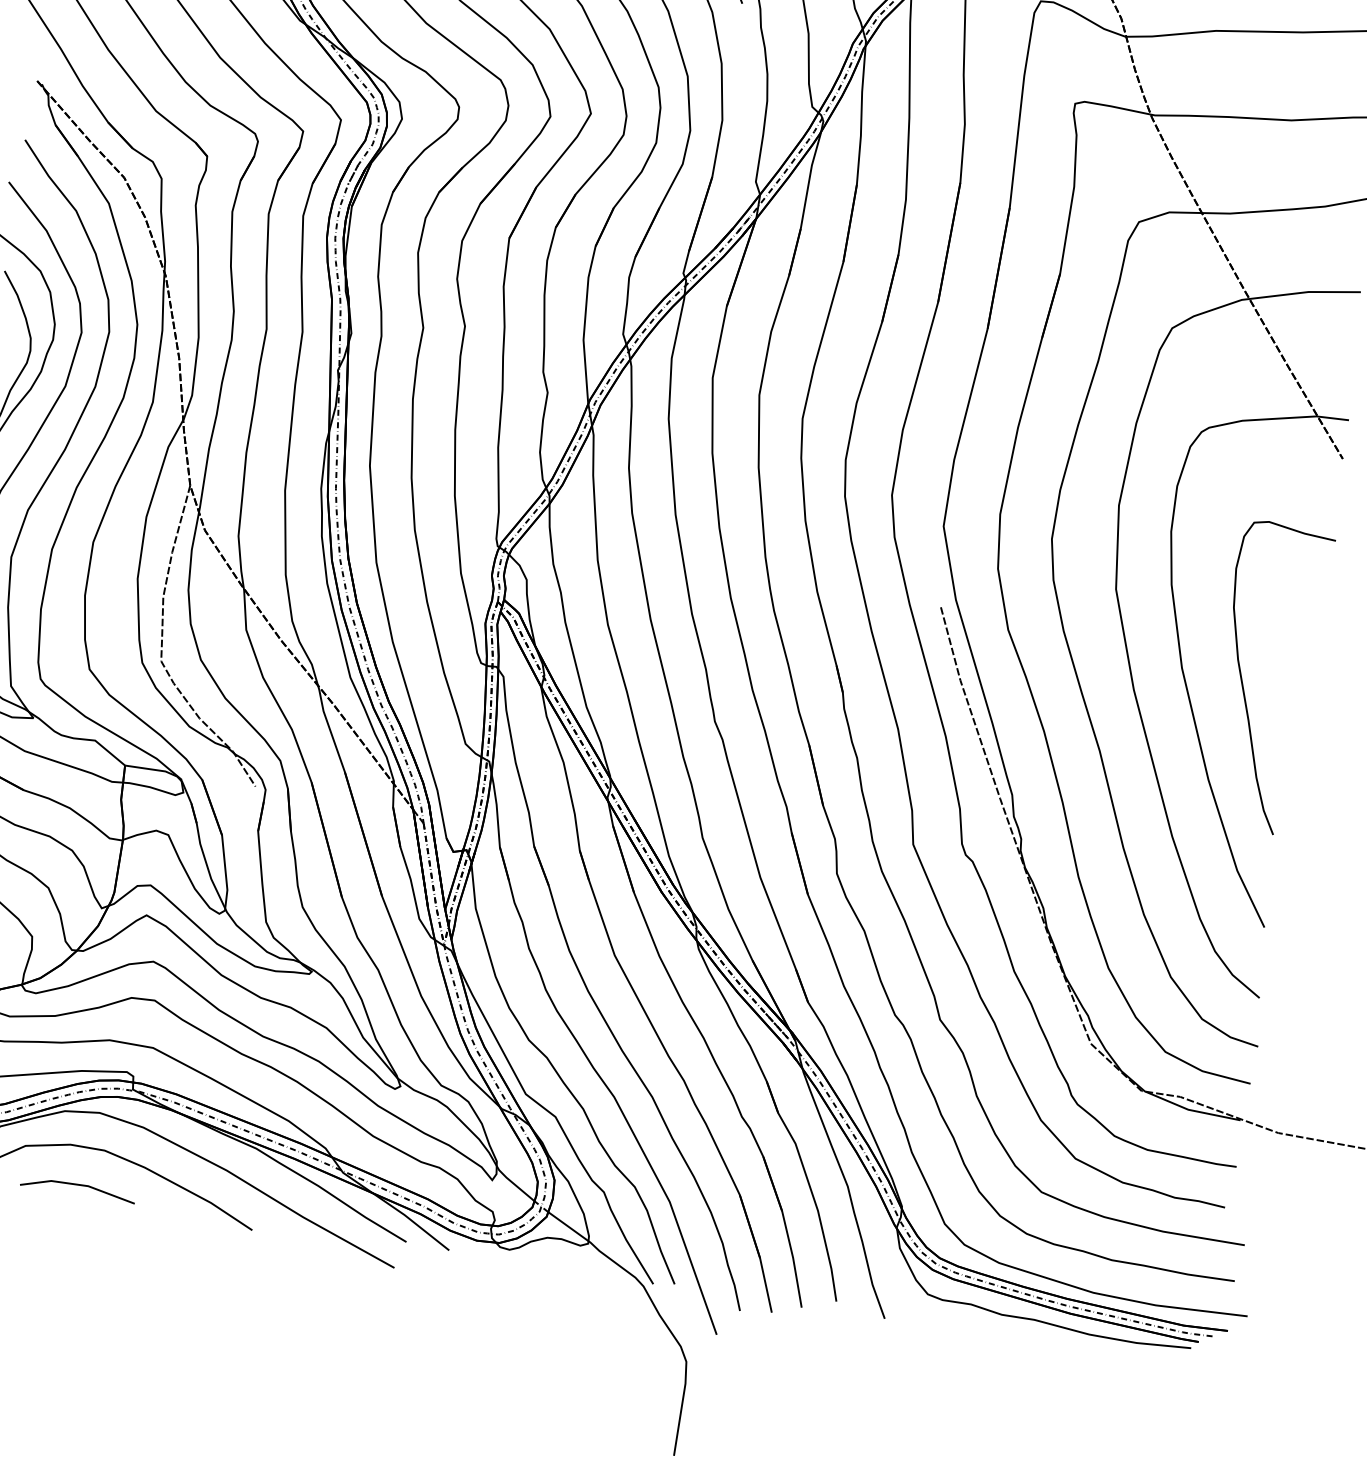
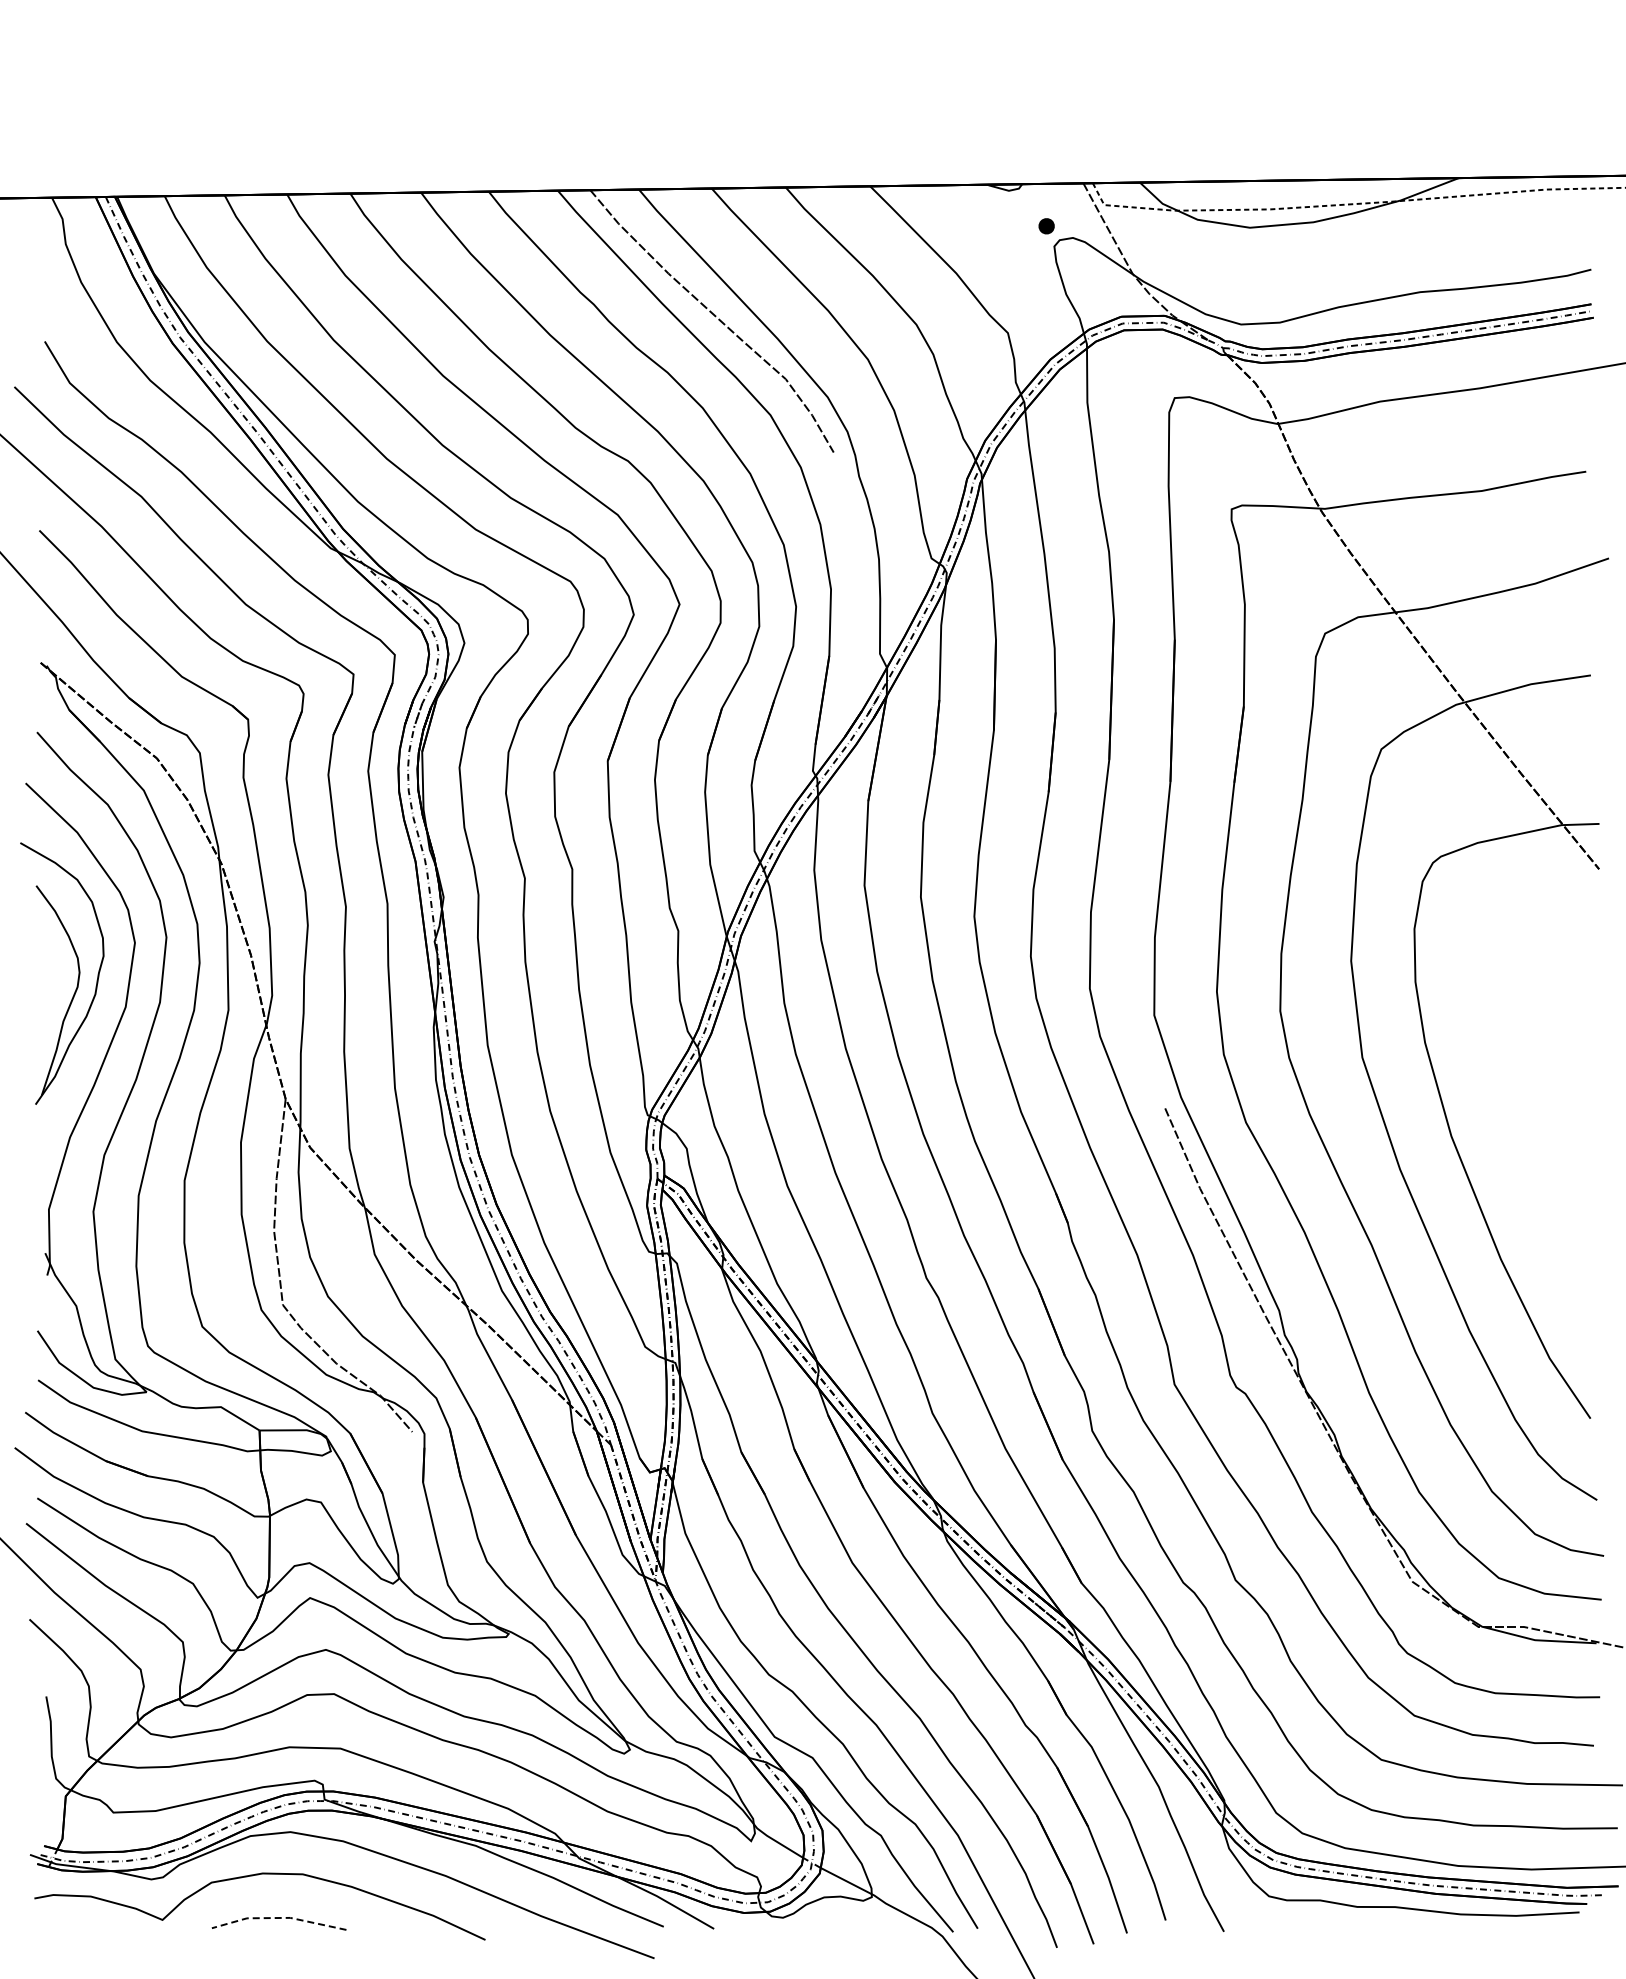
curve: (1242, 681) -> (1523, 1141), removed
line: (78, 1185) -> (278, 1918), solid -> dashed

